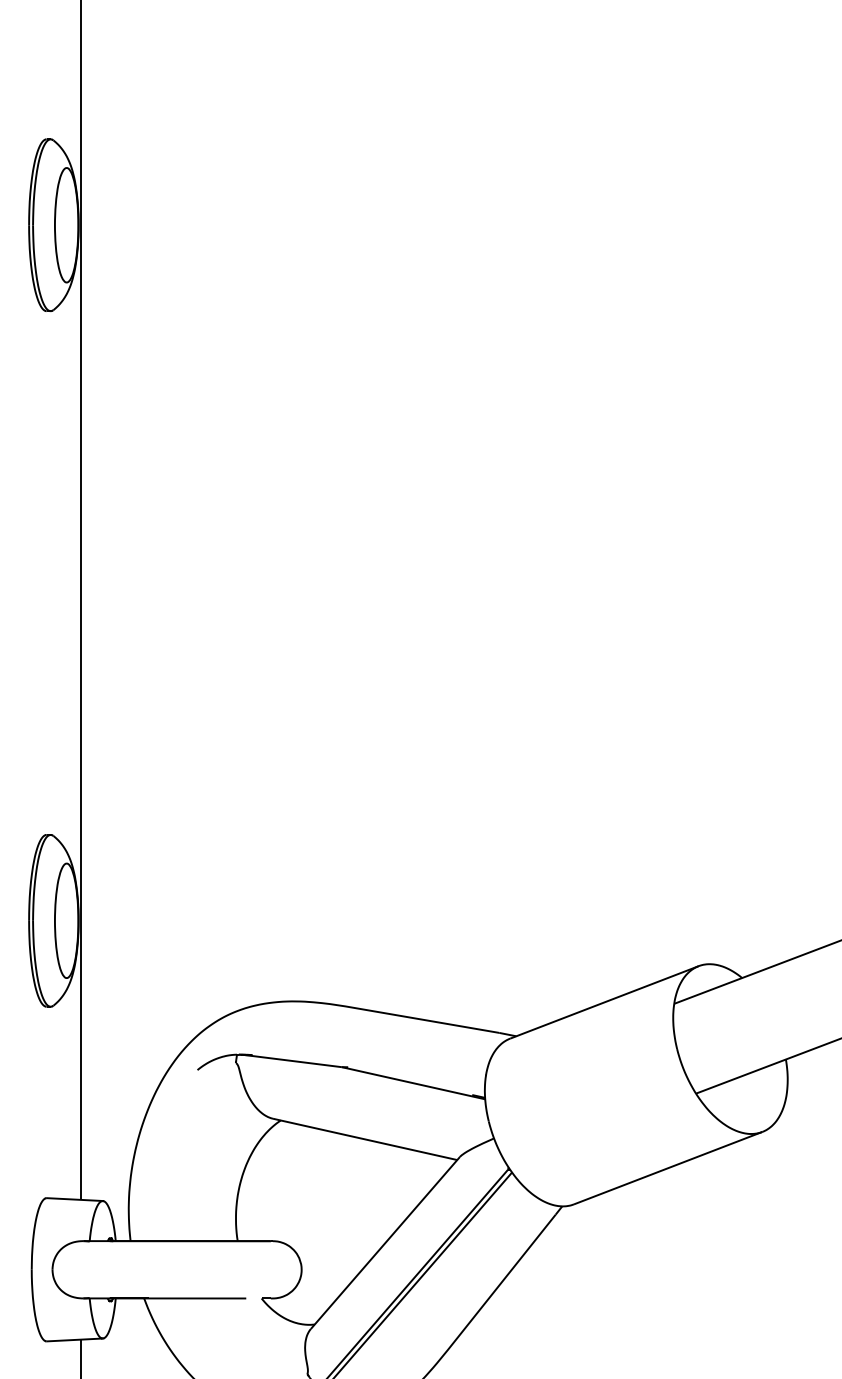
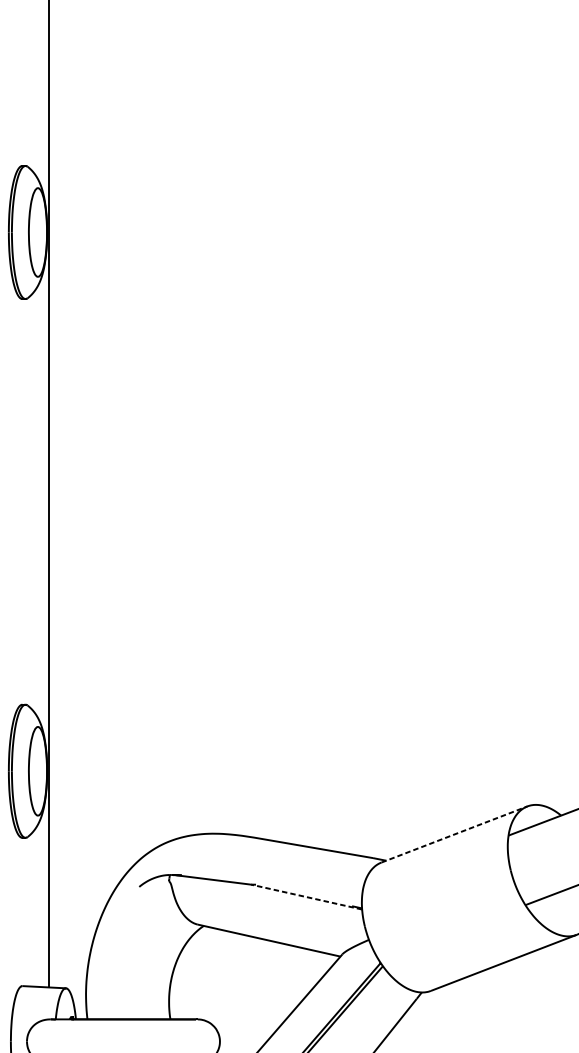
line: (604, 1002) -> (454, 834), solid -> dashed
line: (413, 1083) -> (306, 897), solid -> dashed

